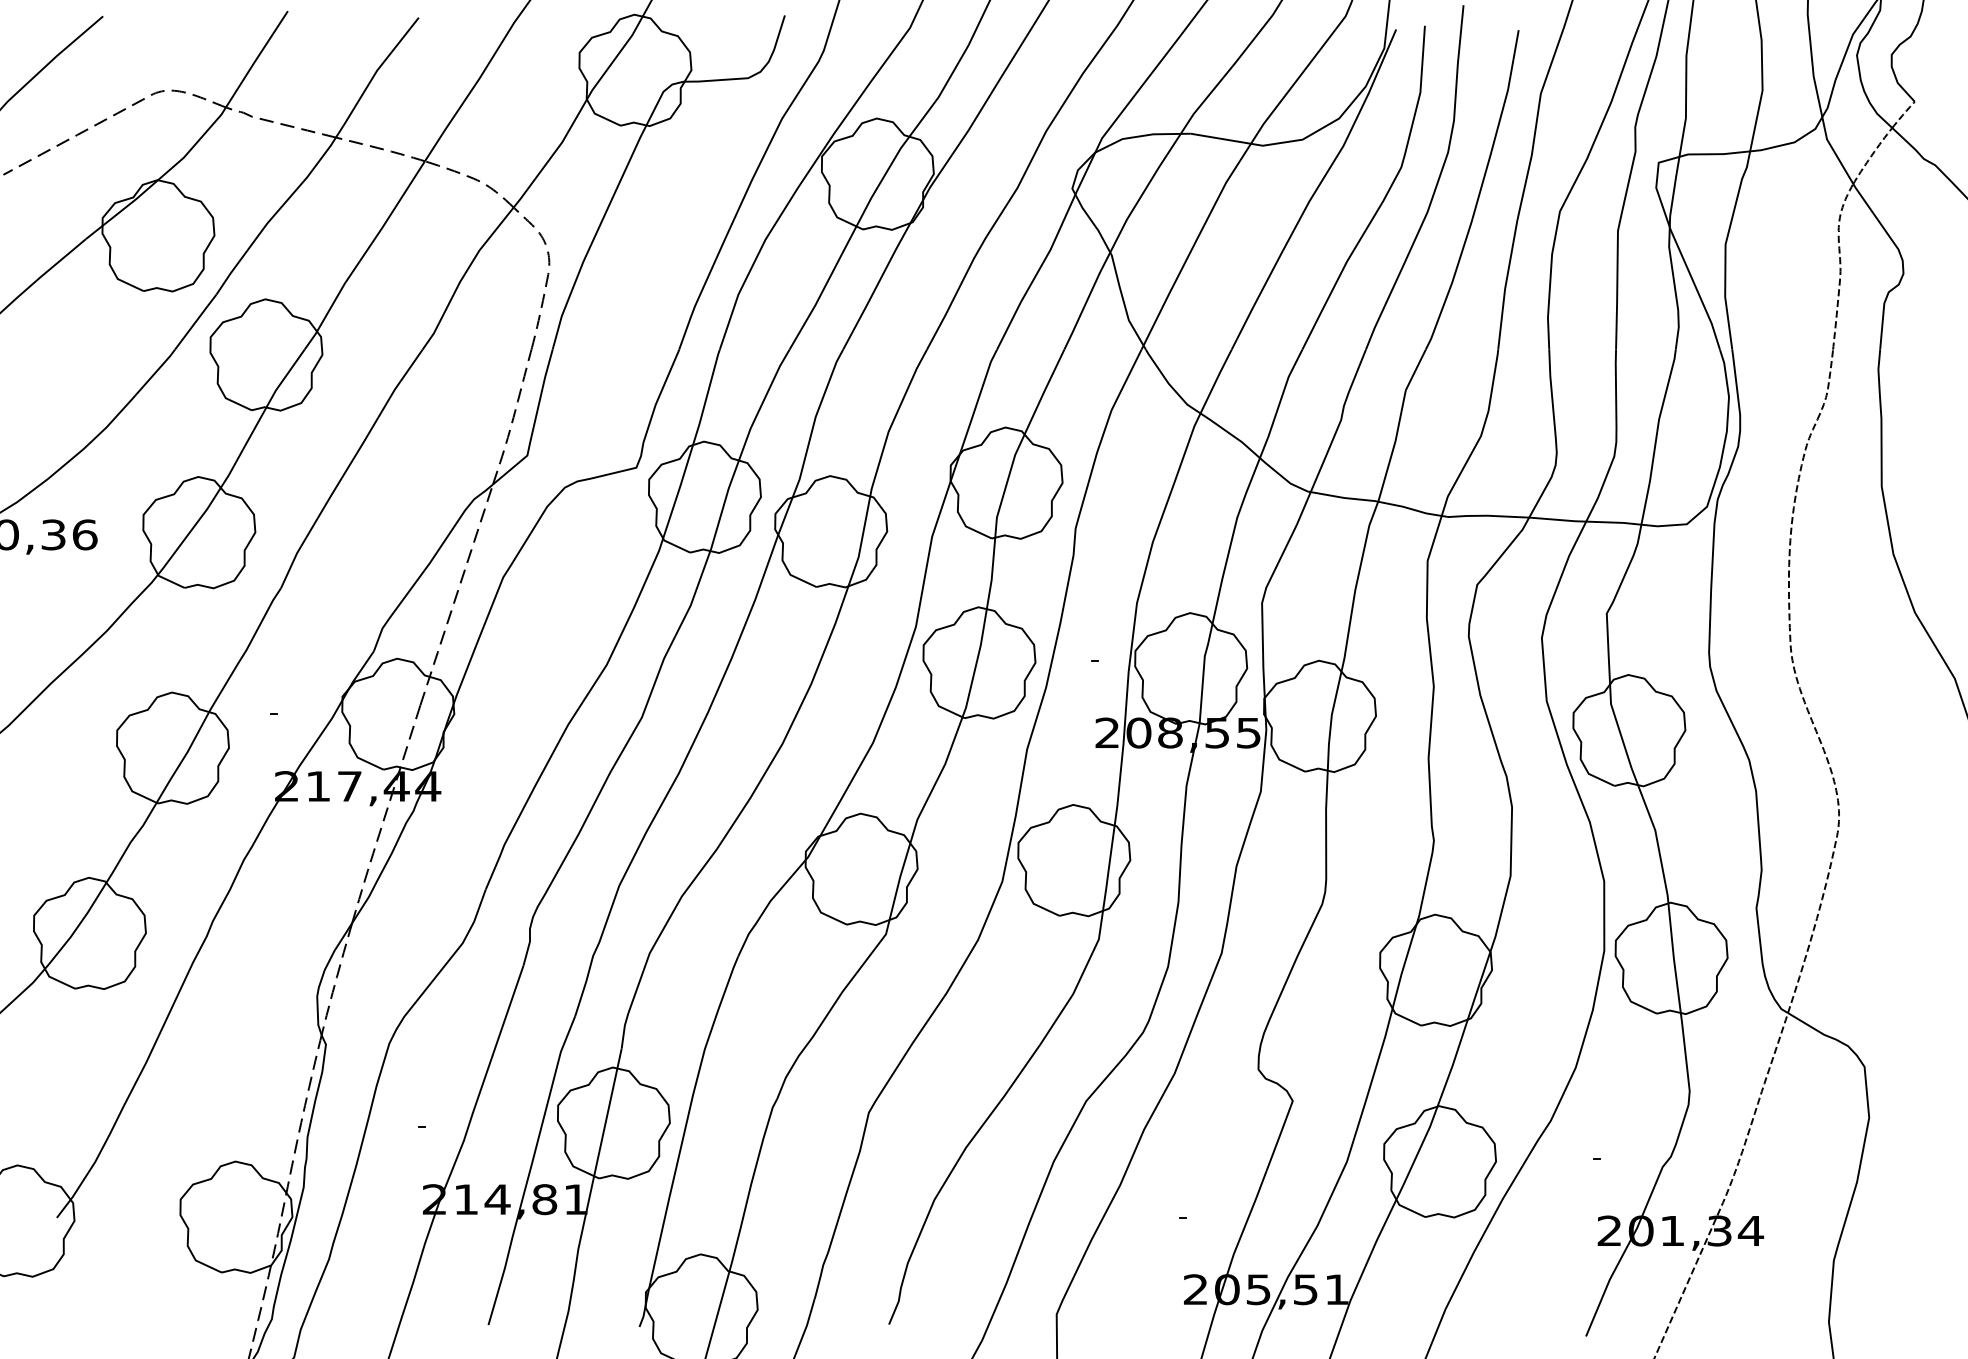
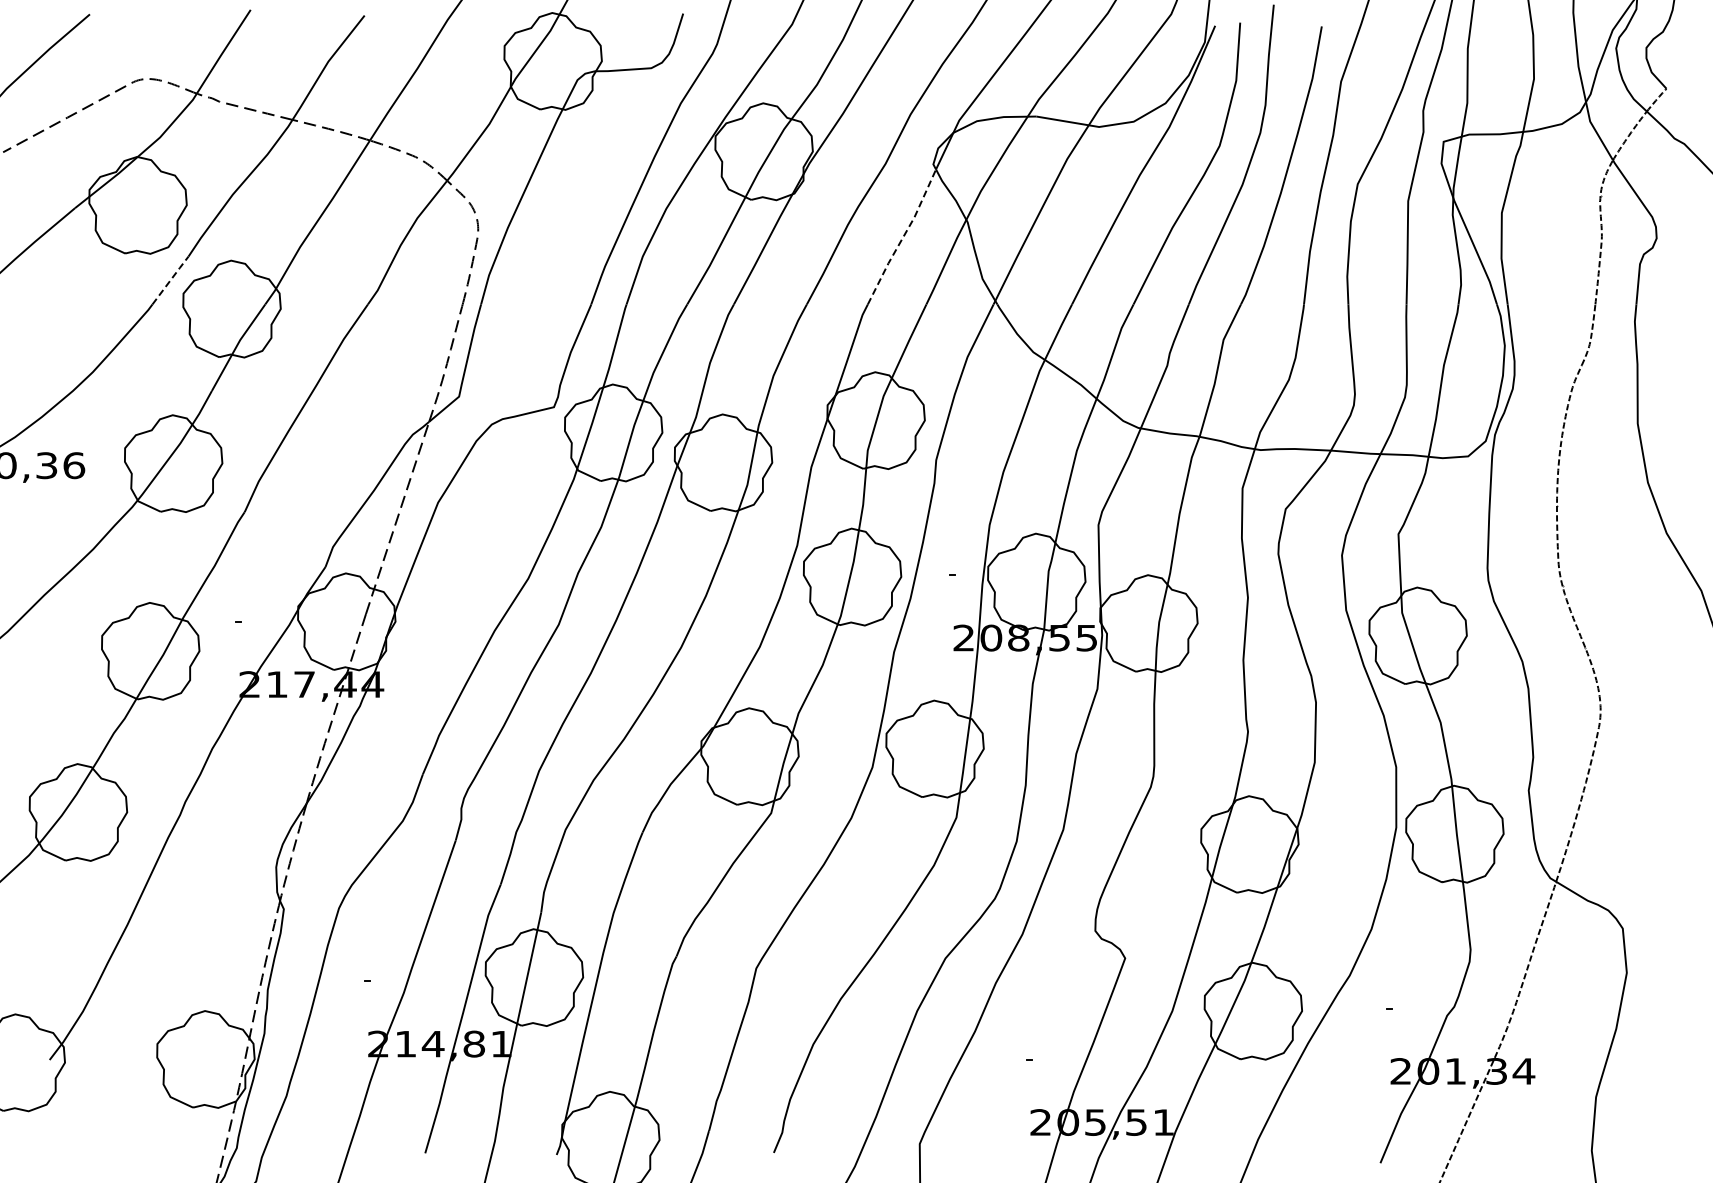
line: (1038, 272) -> (903, 237), solid -> dashed
line: (195, 320) -> (170, 279), solid -> dashed

